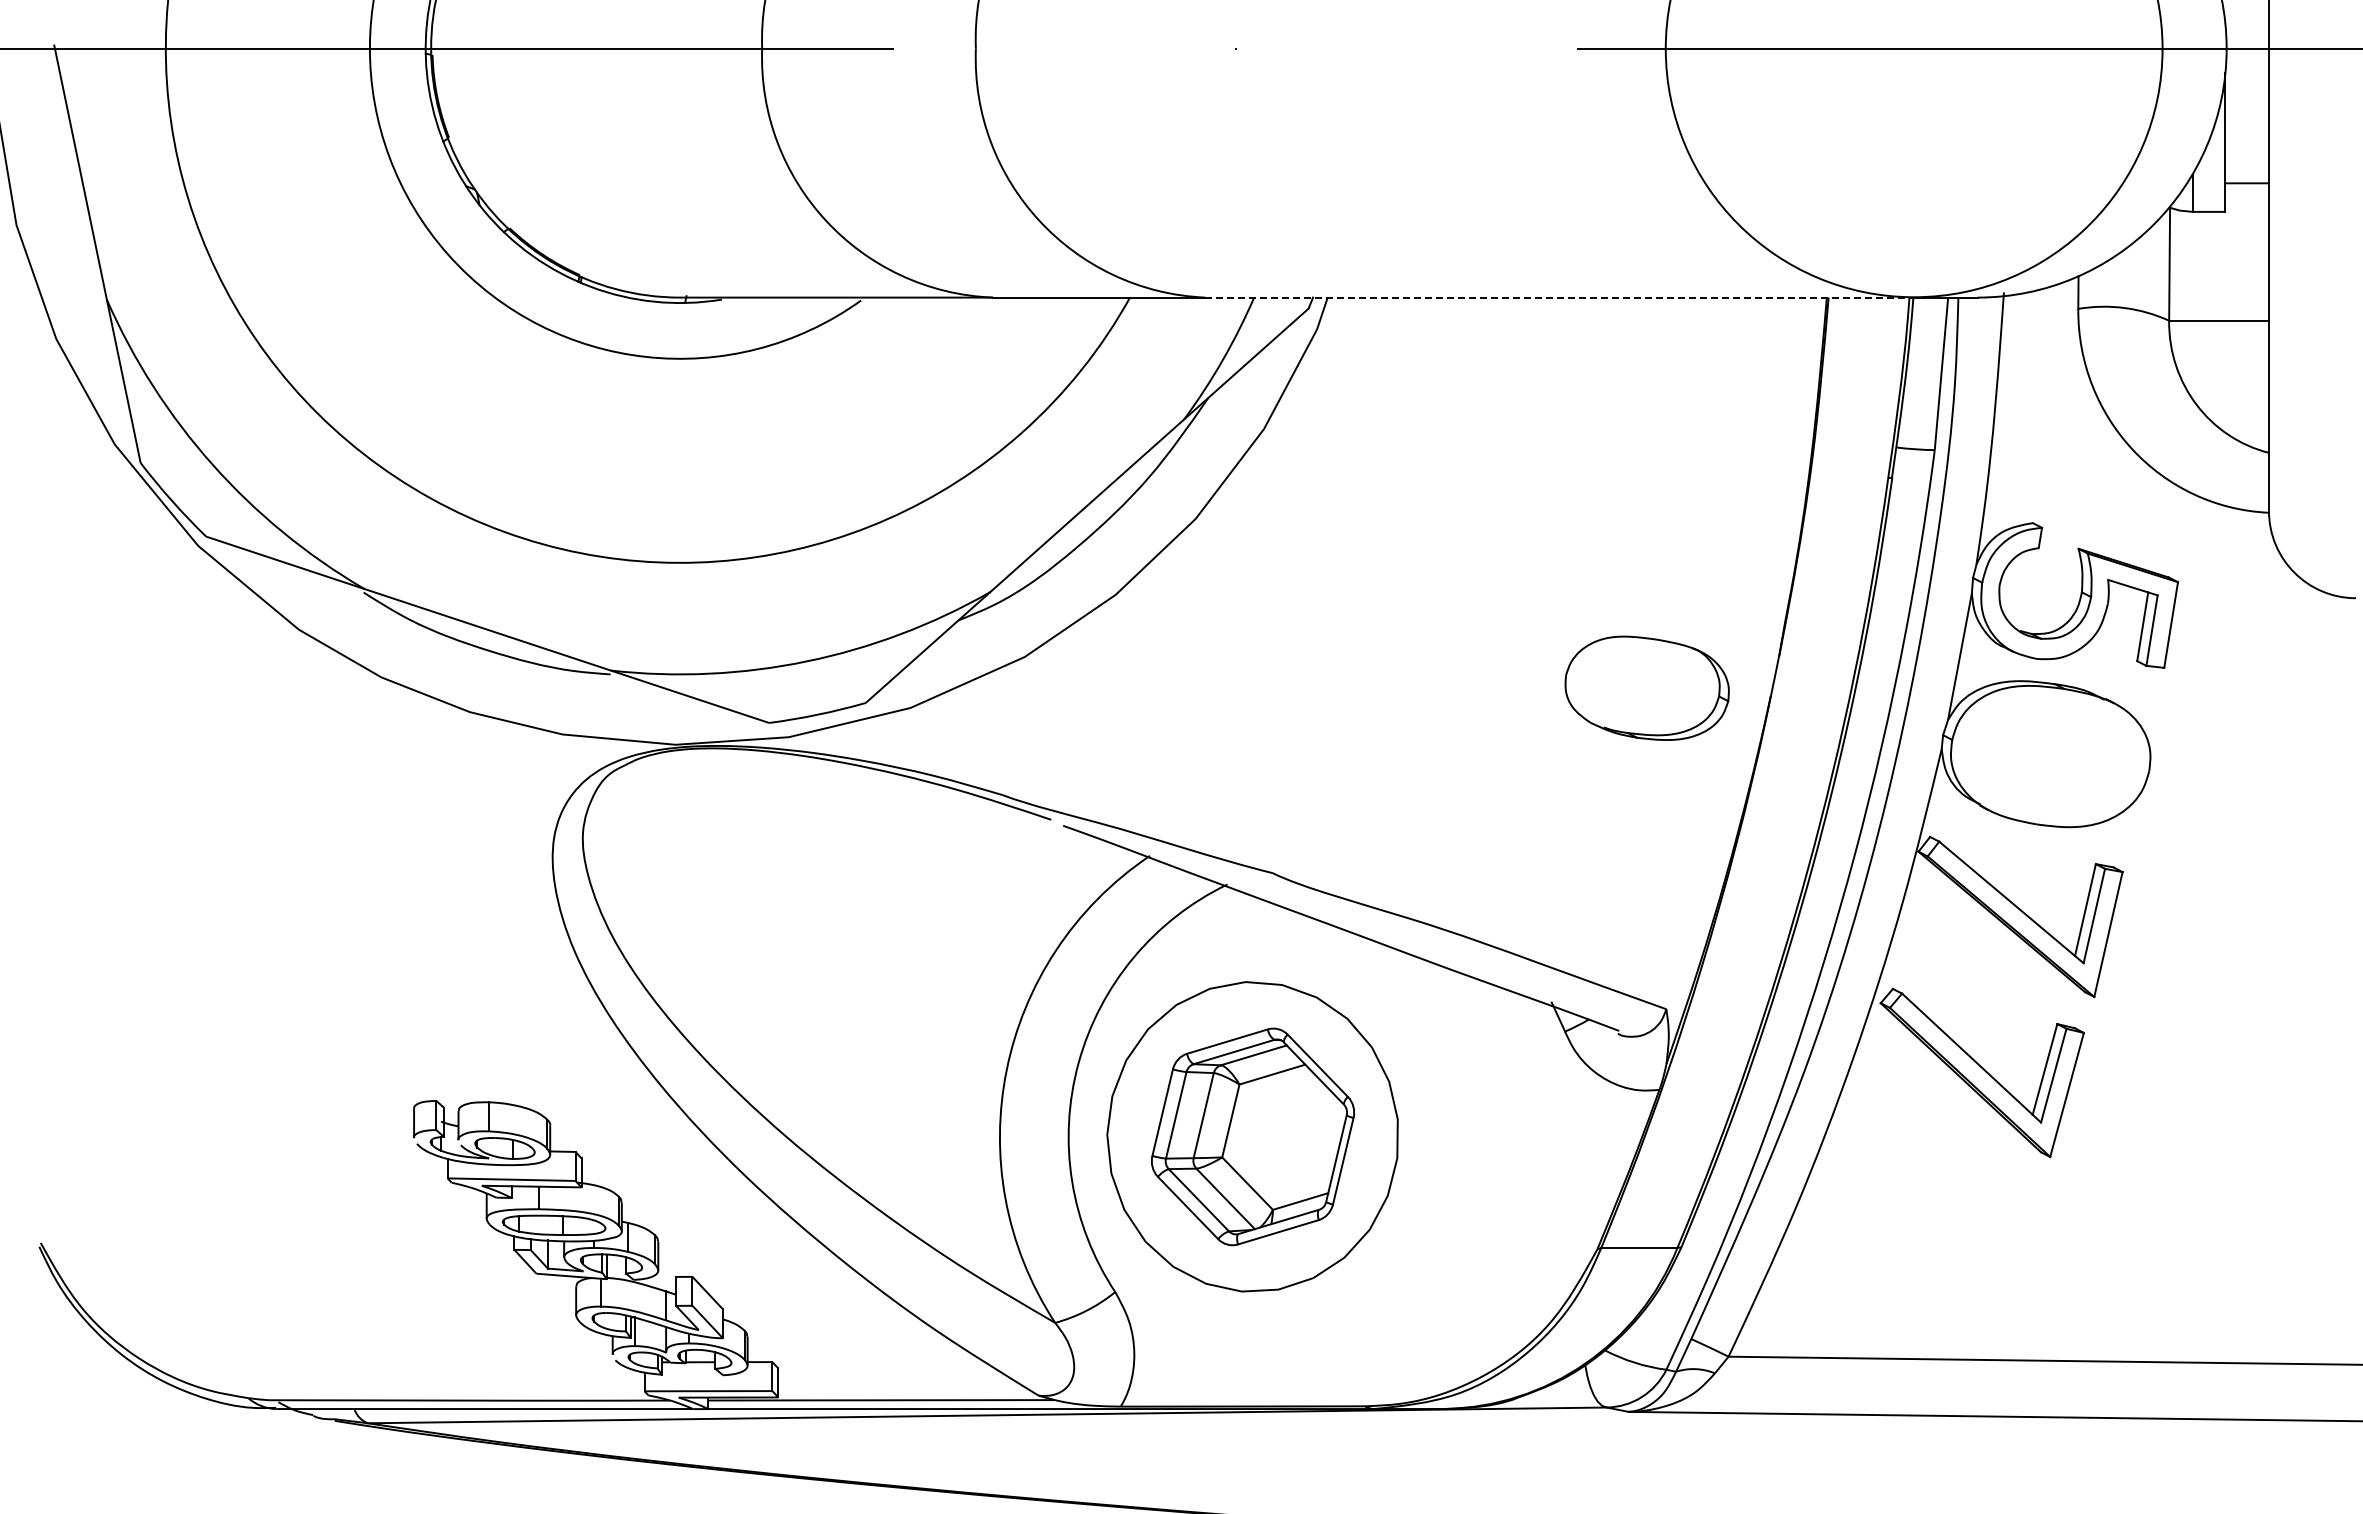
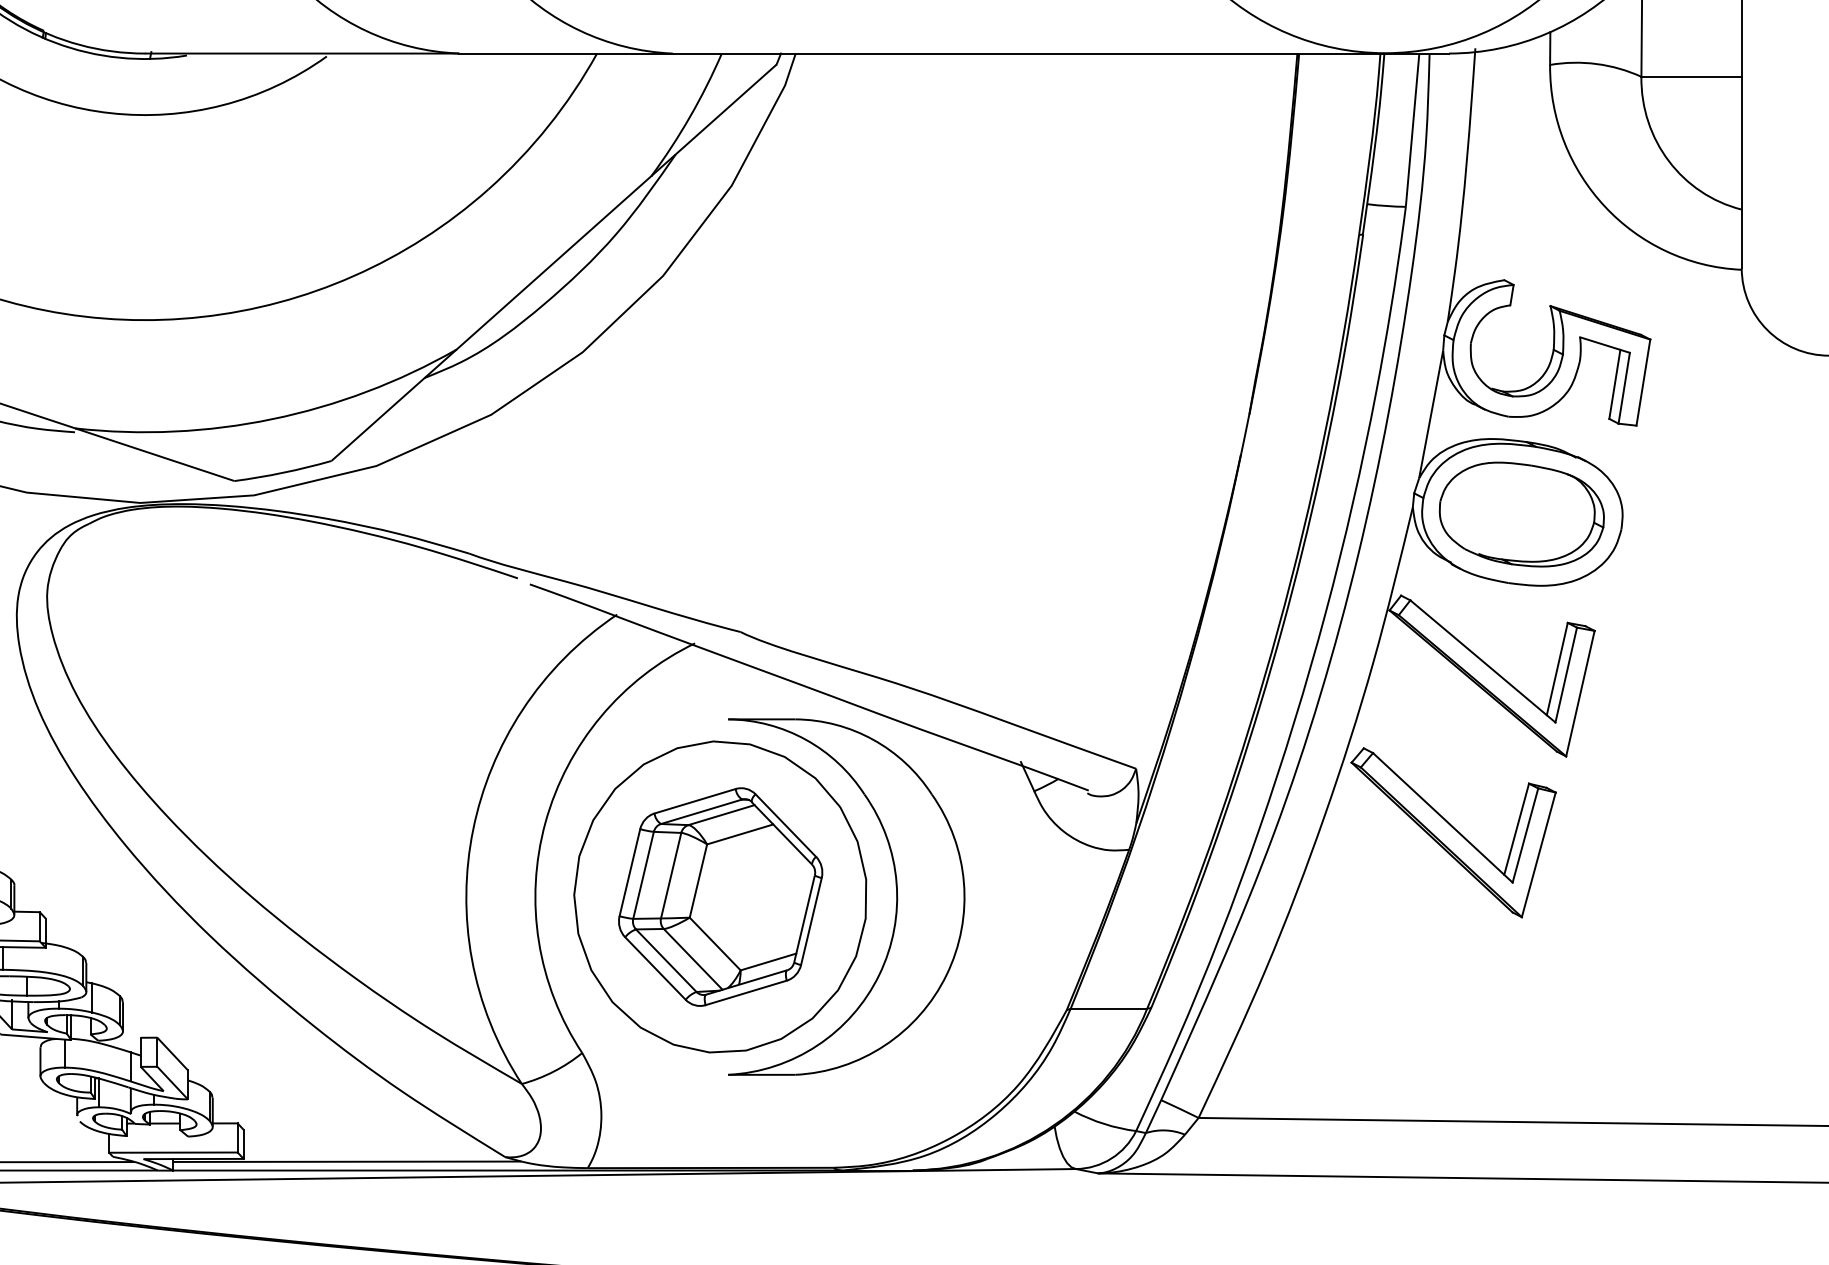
line: (1559, 297) -> (1028, 53), dashed -> solid
part: (1646, 687) -> (1521, 513), moved
part: (1427, 1136) -> (896, 896), added

